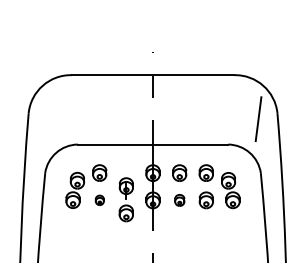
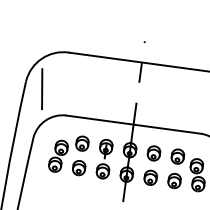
line: (47, 119) -> (42, 89), added
part: (125, 199) -> (103, 158), moved
part: (99, 200) -> (78, 168), size x1.67
part: (179, 200) -> (150, 177), size x1.43

